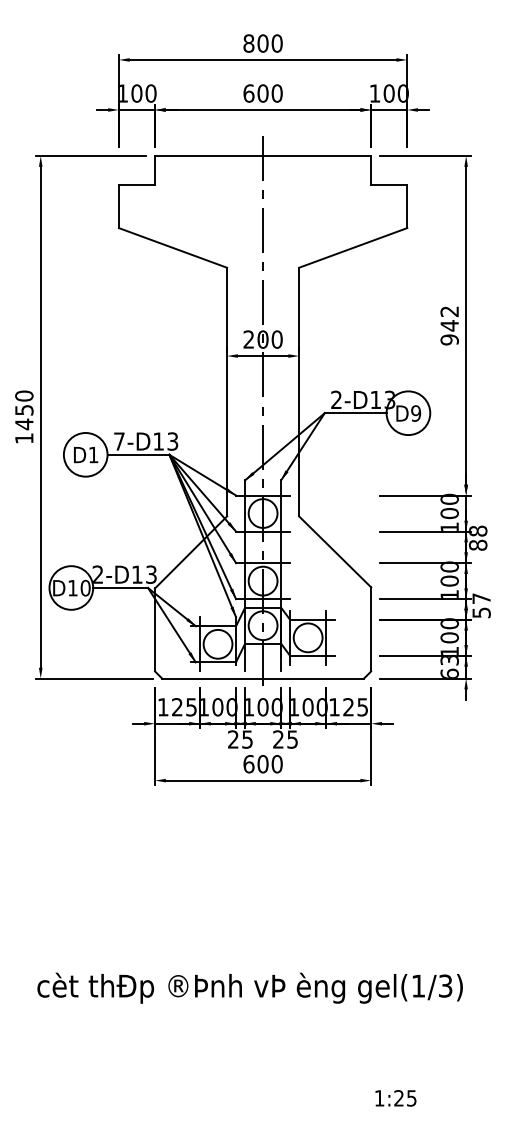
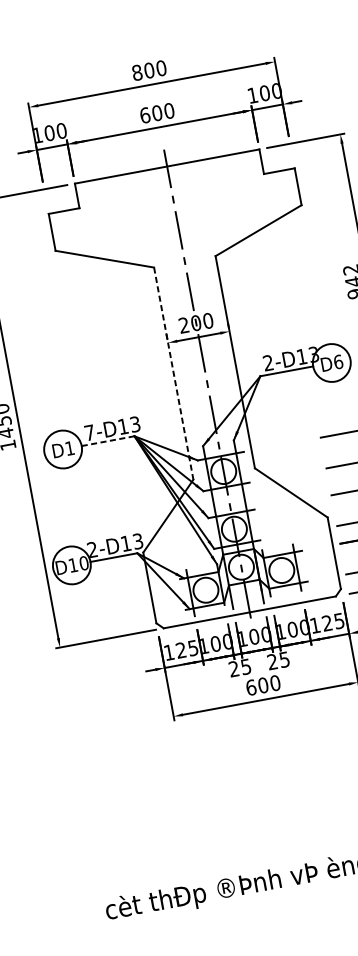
line: (227, 392) -> (174, 373), solid -> dashed
text: (416, 413) -> (338, 361), D9 -> D6
line: (138, 454) -> (108, 440), solid -> dashed

